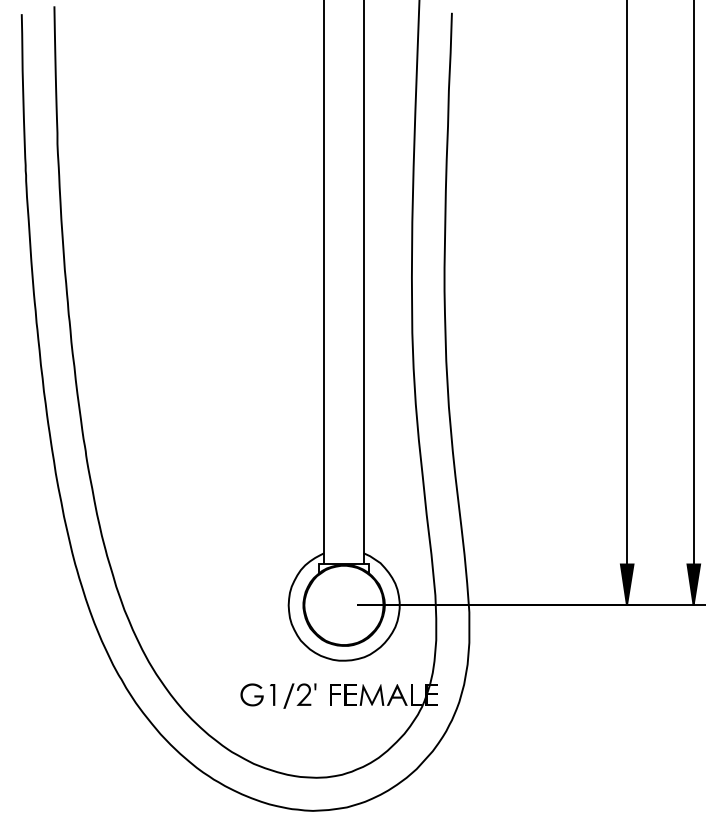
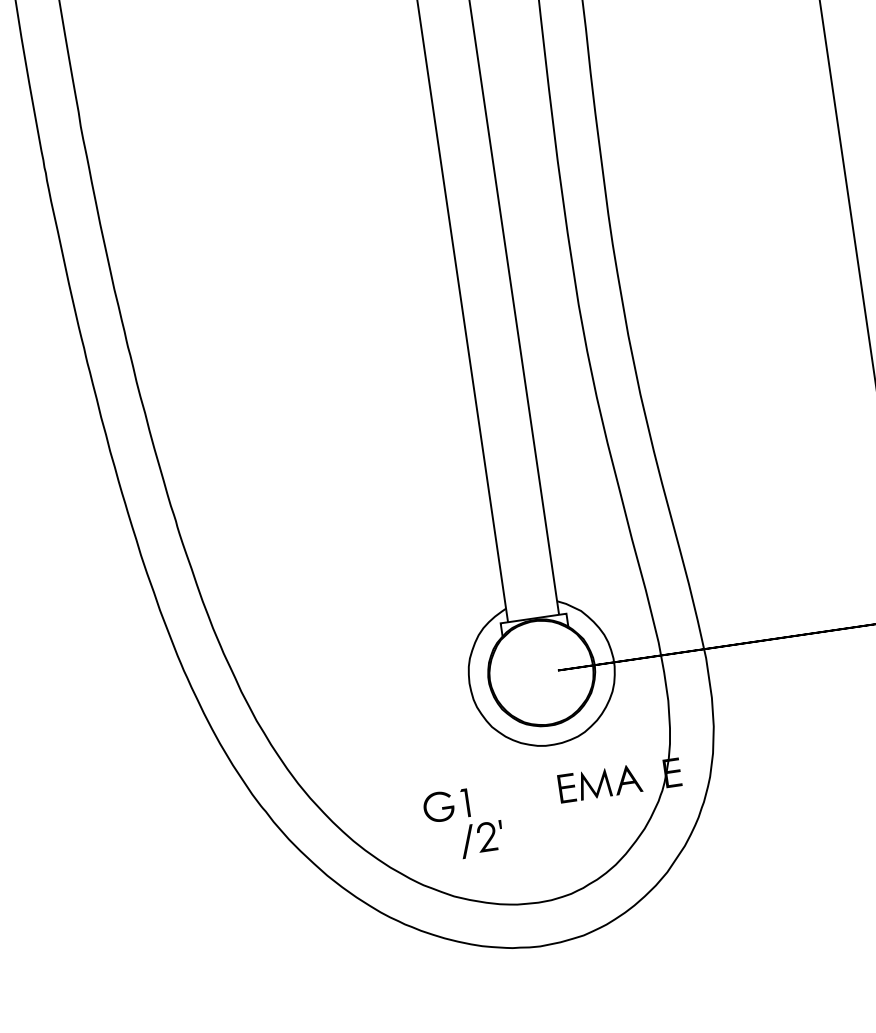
fill: (334, 694) -> (546, 790), removed
fill: (416, 694) -> (652, 775), removed
part: (299, 695) -> (481, 838), moved

